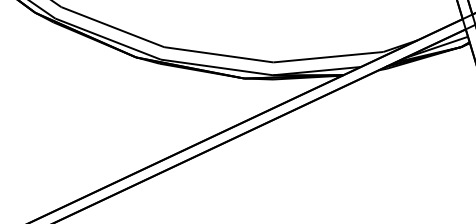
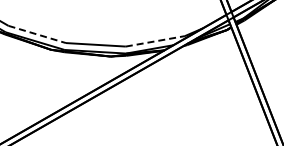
line: (113, 27) -> (37, 34), solid -> dashed
line: (328, 57) -> (155, 41), solid -> dashed

